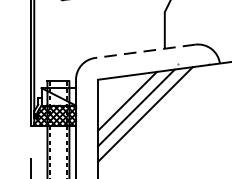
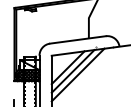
line: (144, 50) -> (77, 39), dashed -> solid

